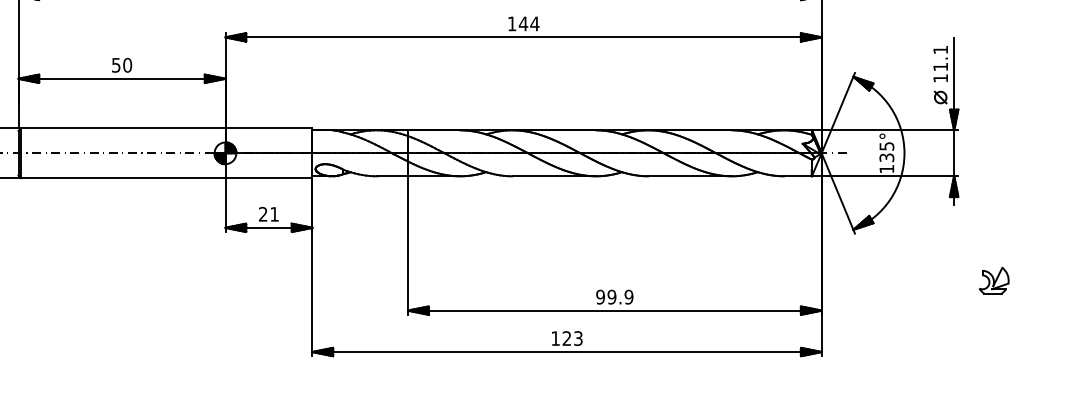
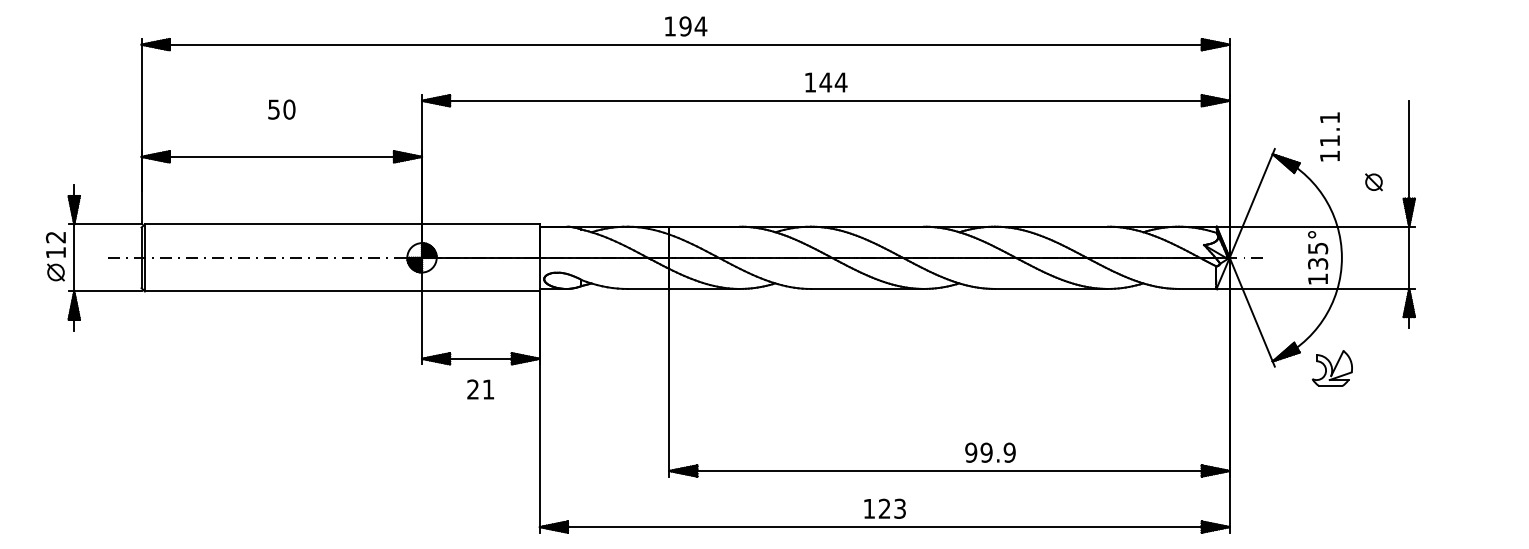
text: (940, 63) -> (1329, 136), moved
text: (121, 65) -> (281, 109), moved
part: (940, 97) -> (1373, 182), moved
text: (268, 214) -> (480, 389), moved
part: (993, 280) -> (1331, 368), moved
text: (614, 296) -> (990, 452), moved

